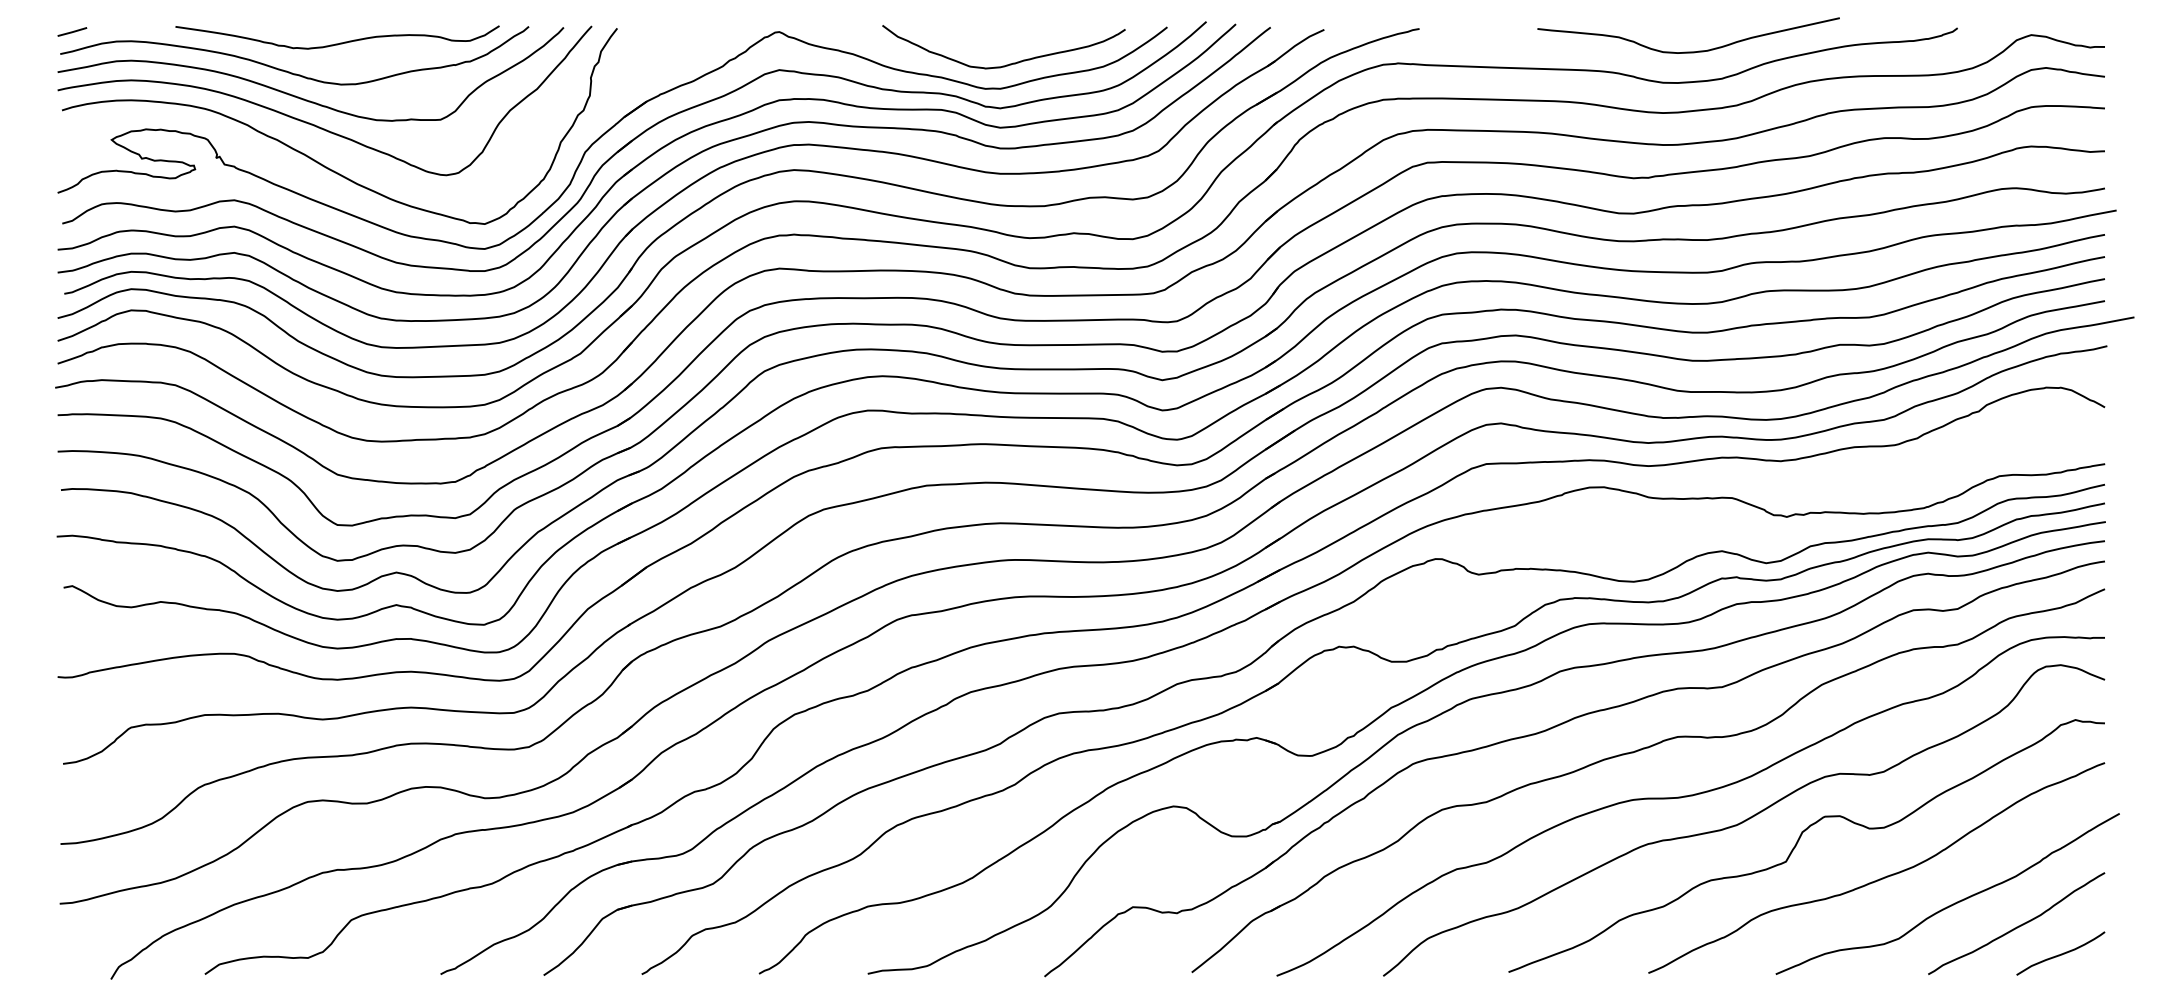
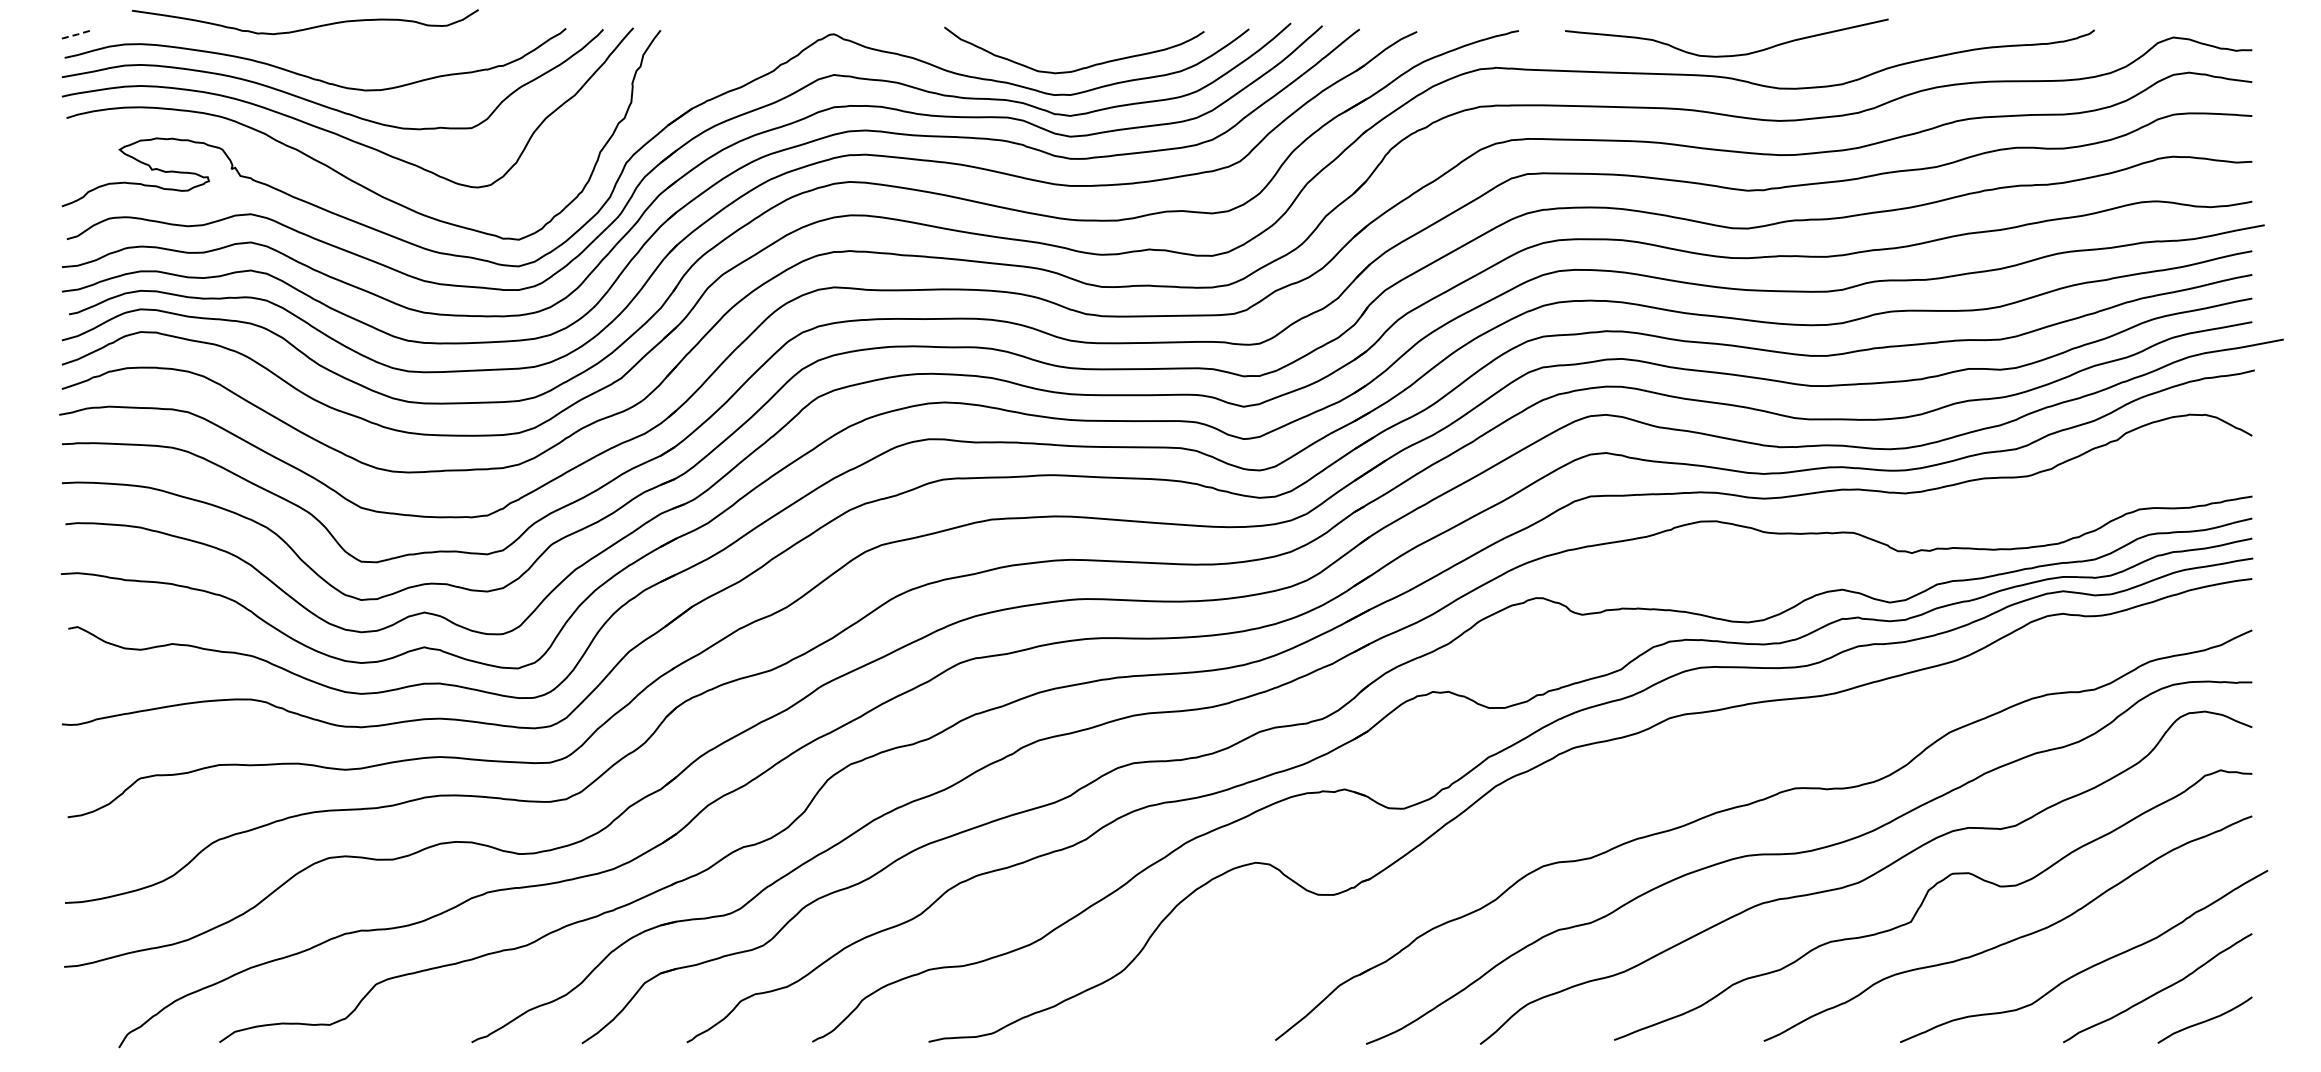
line: (72, 32) -> (77, 34), solid -> dashed
curve: (340, 42) -> (308, 27), moved
curve: (1688, 51) -> (1726, 55), moved
part: (1555, 727) -> (1664, 778), removed

